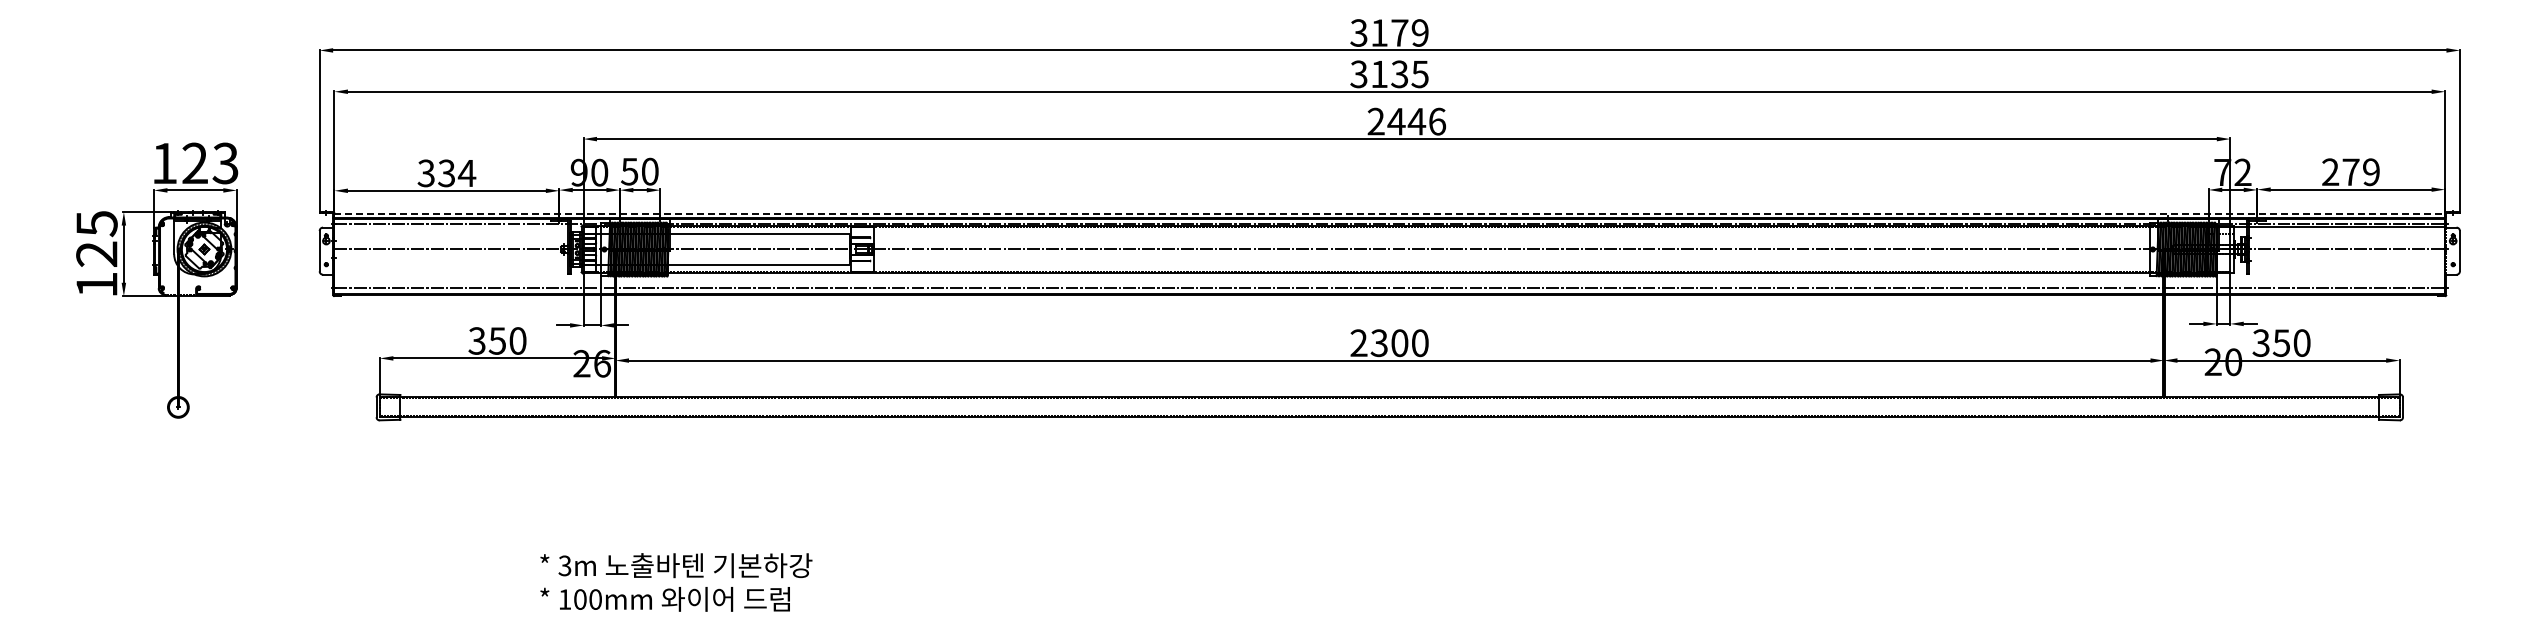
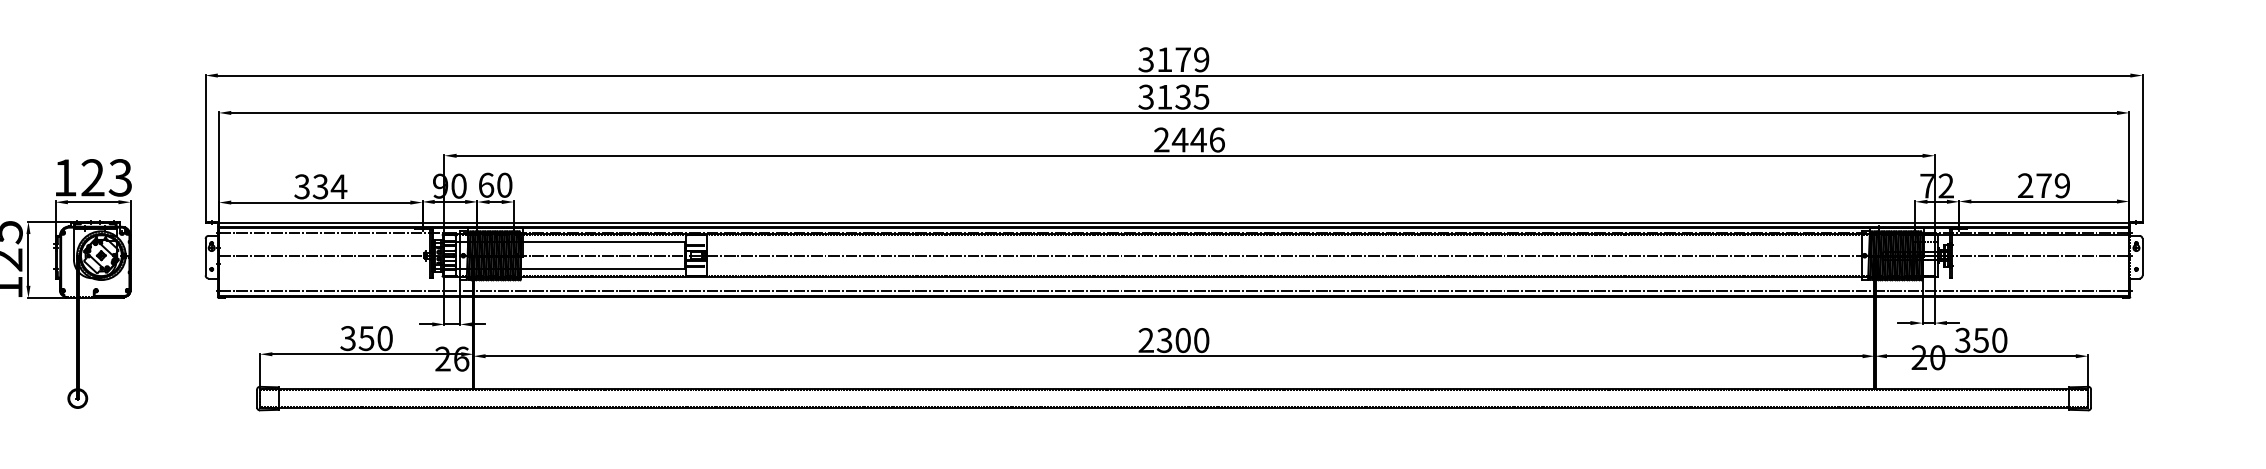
text: (629, 171) -> (486, 185), 50 -> 60
line: (1390, 213) -> (1174, 223), dashed -> solid

